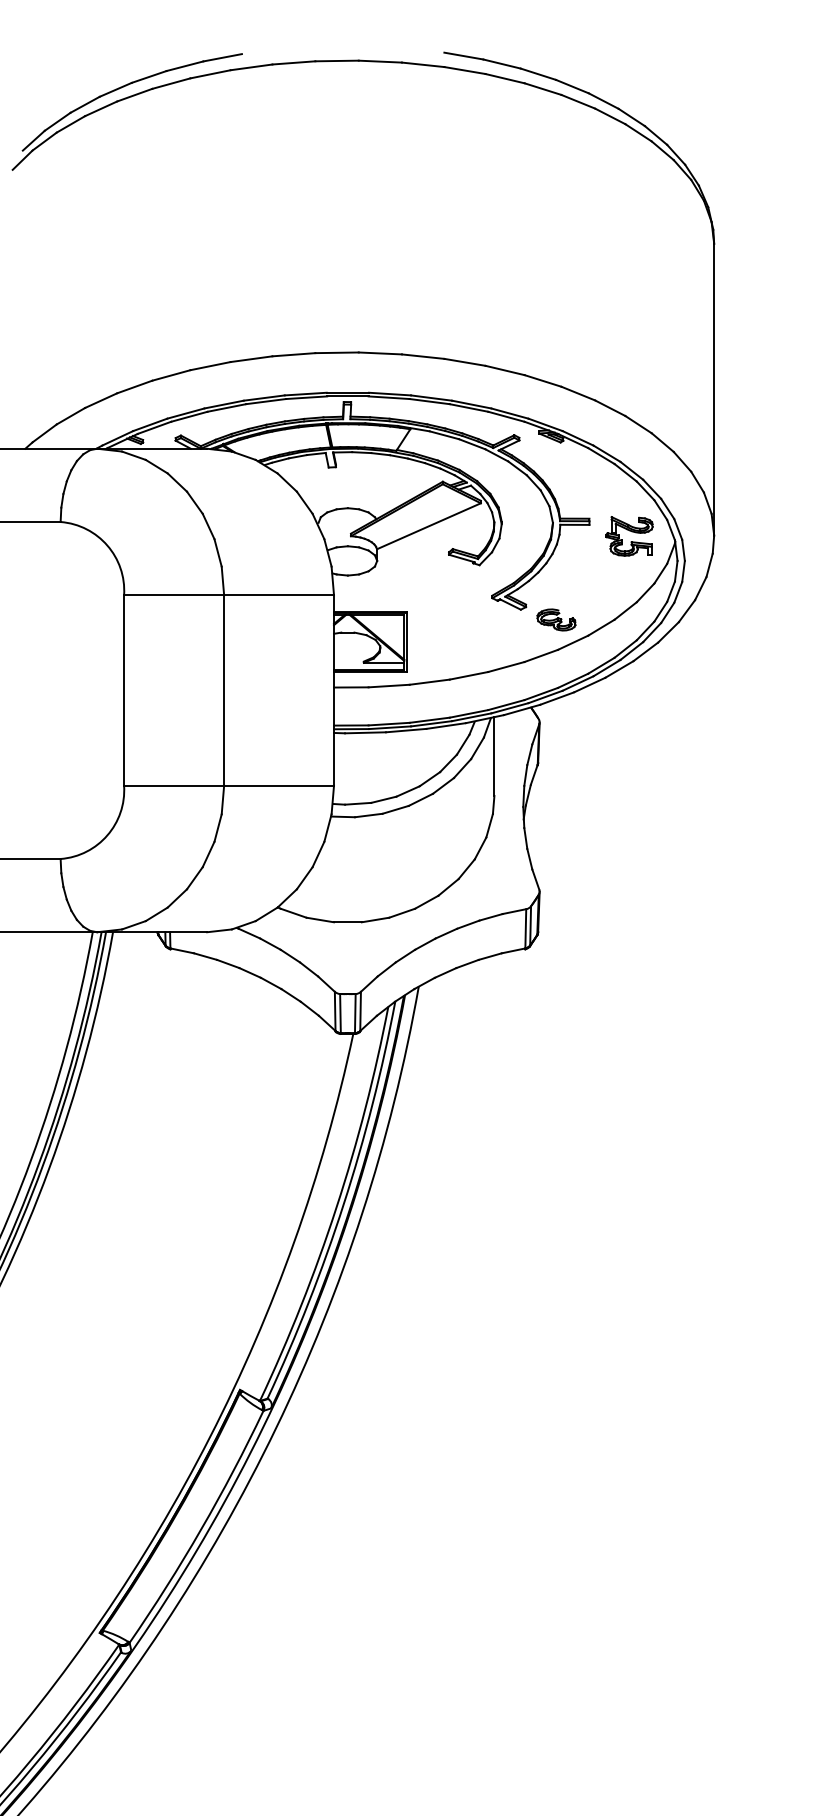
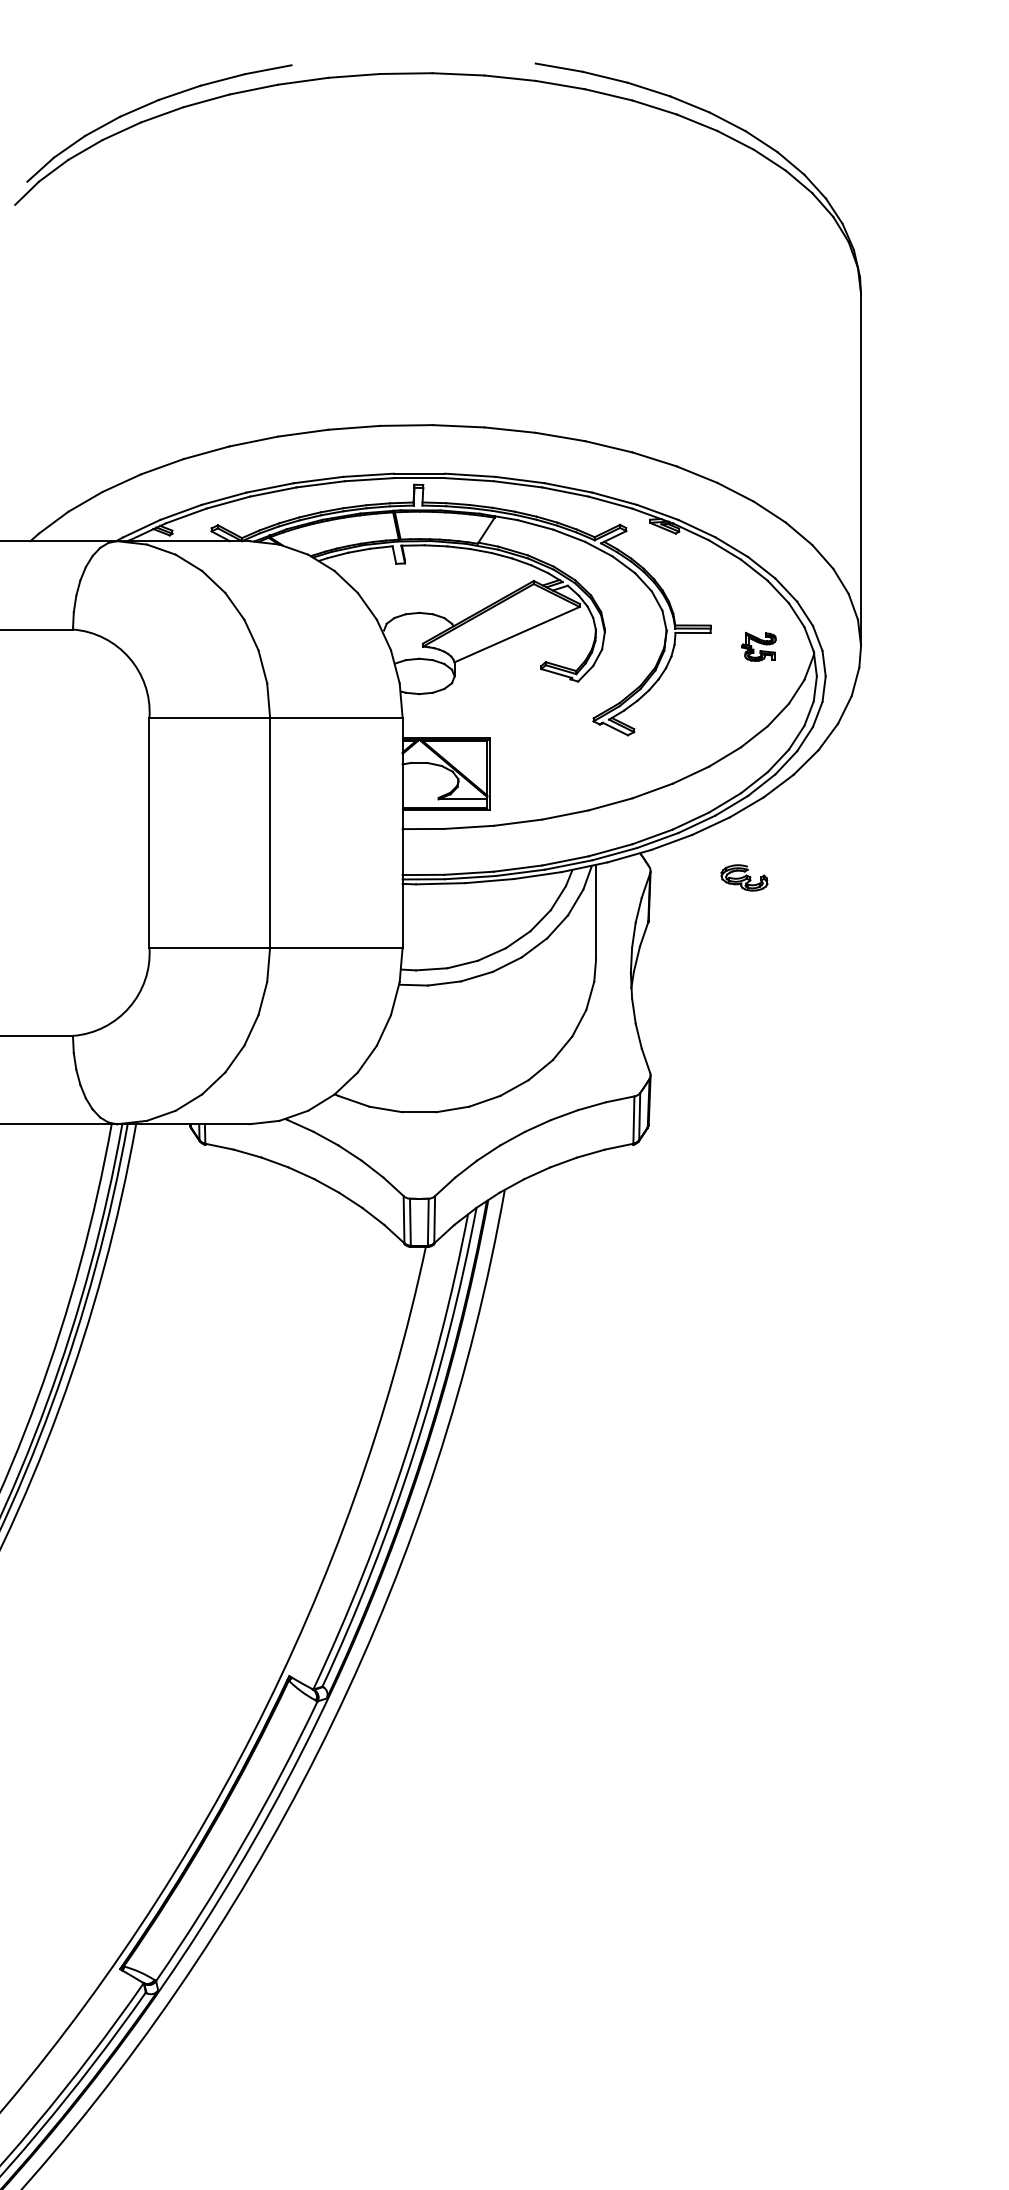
part: (629, 536) -> (758, 647), size x0.6
part: (556, 619) -> (744, 877), moved

